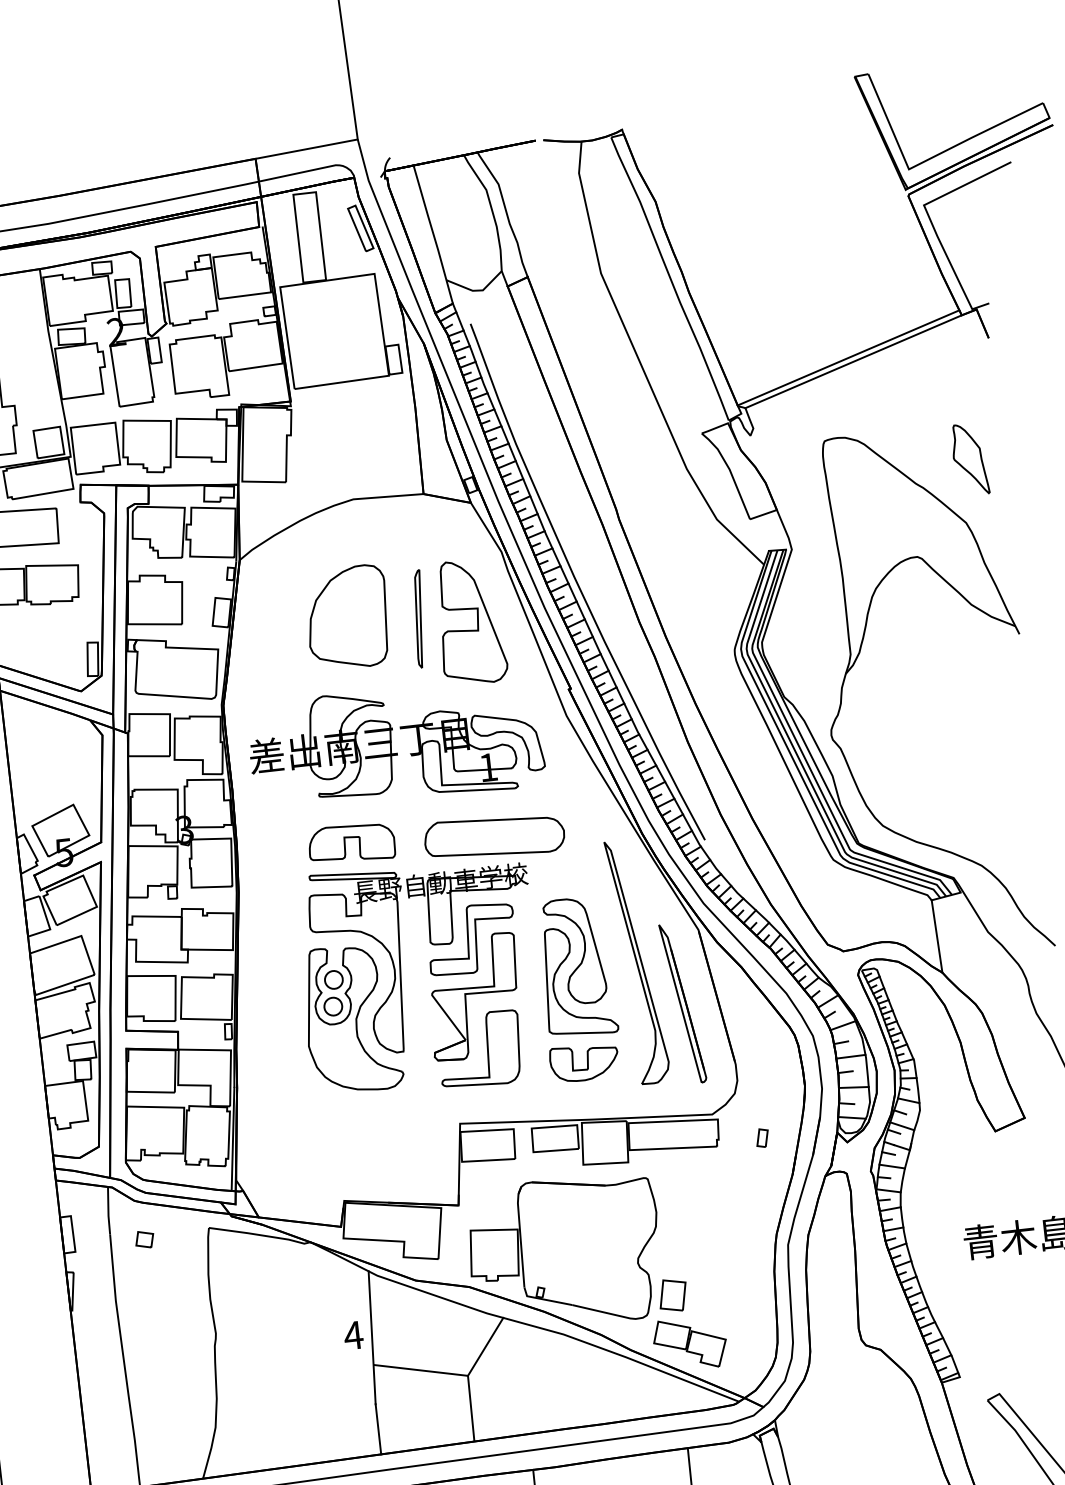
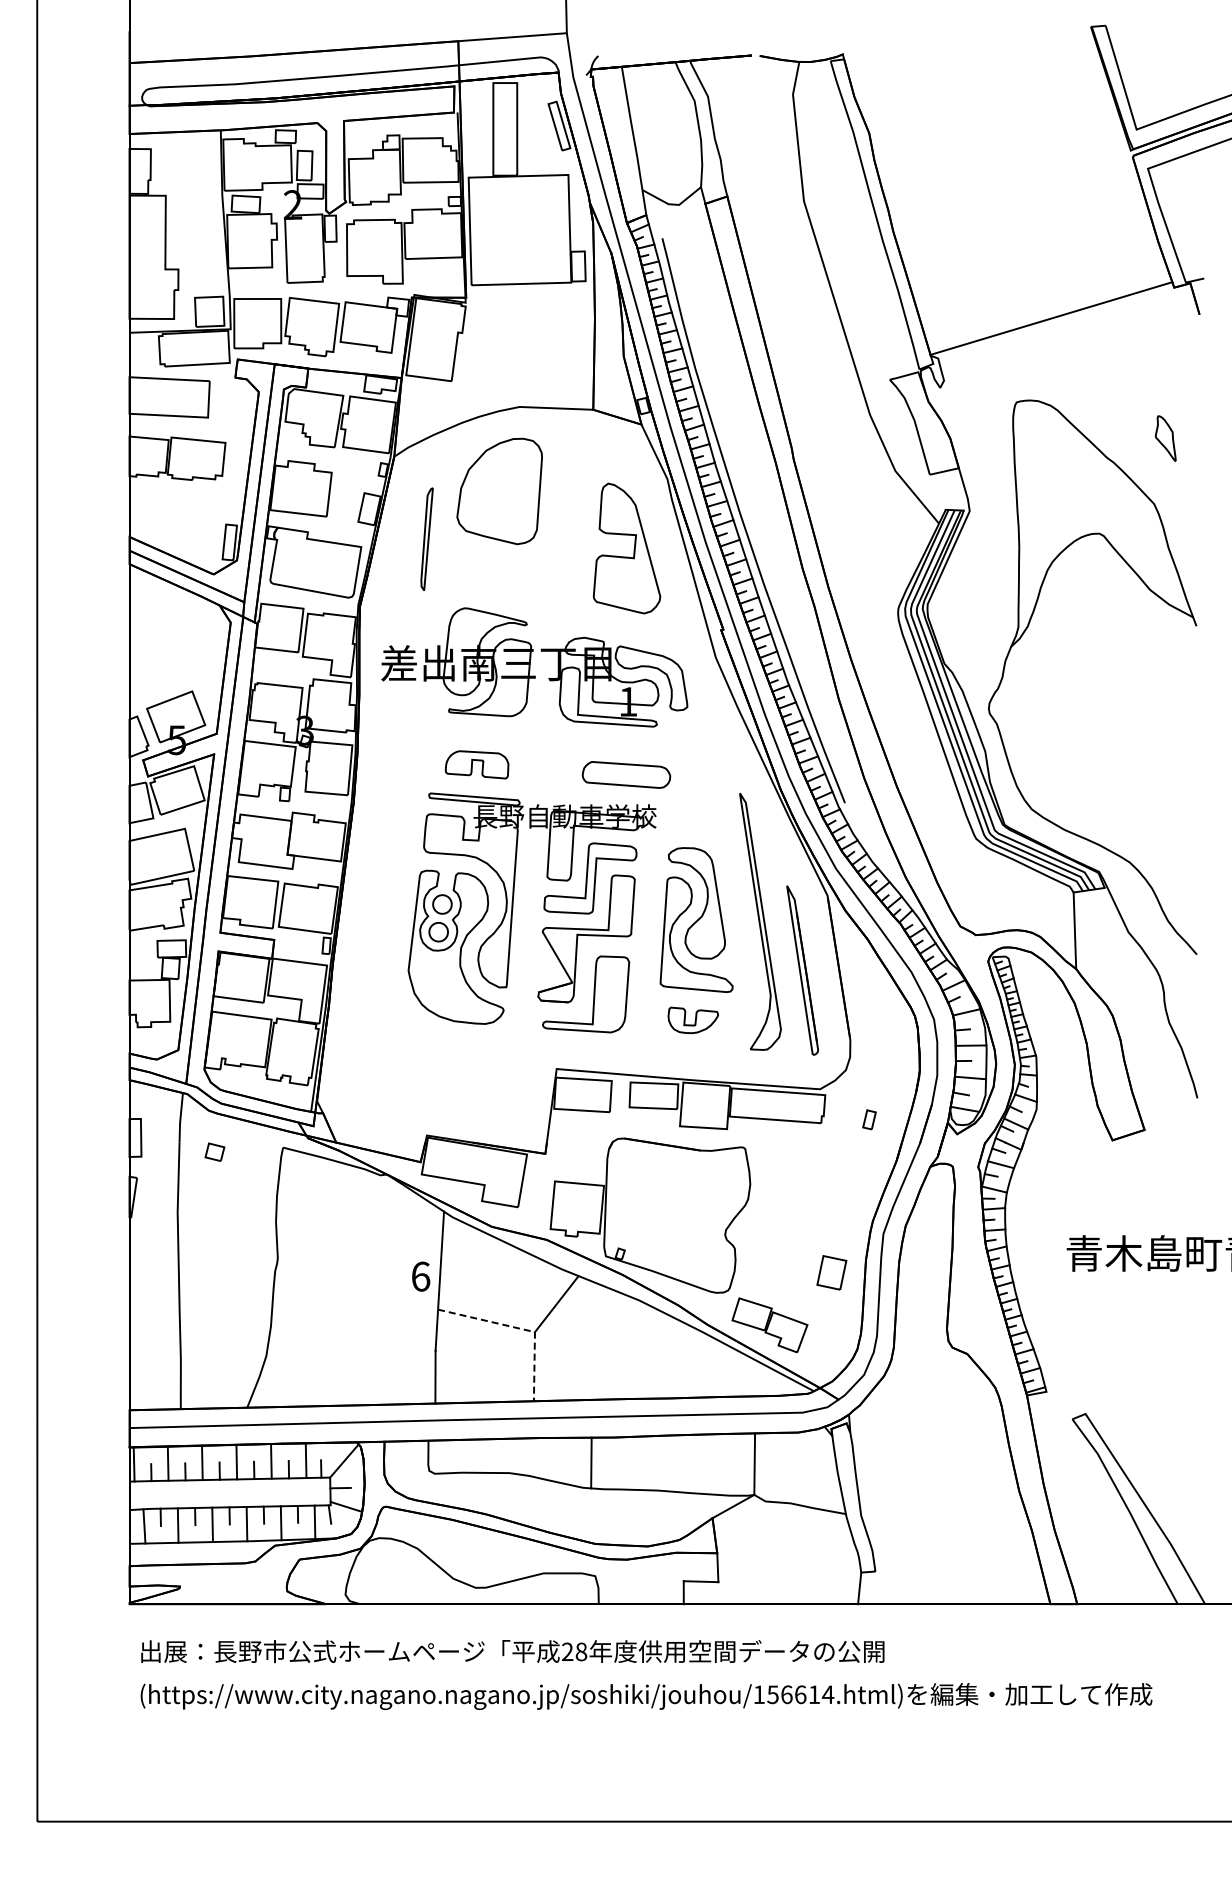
line: (853, 361) -> (1056, 322), removed
part: (969, 459) -> (1165, 438), size x0.6
part: (347, 617) -> (499, 491), moved
part: (418, 618) -> (426, 538), moved
part: (494, 836) -> (626, 774), size x0.6
part: (351, 843) -> (476, 764), size x0.7
part: (584, 1062) -> (693, 1020), size x0.7
part: (672, 1295) -> (831, 1272), moved
text: (353, 1335) -> (420, 1276), 4 -> 6
line: (454, 1374) -> (521, 1329), solid -> dashed

